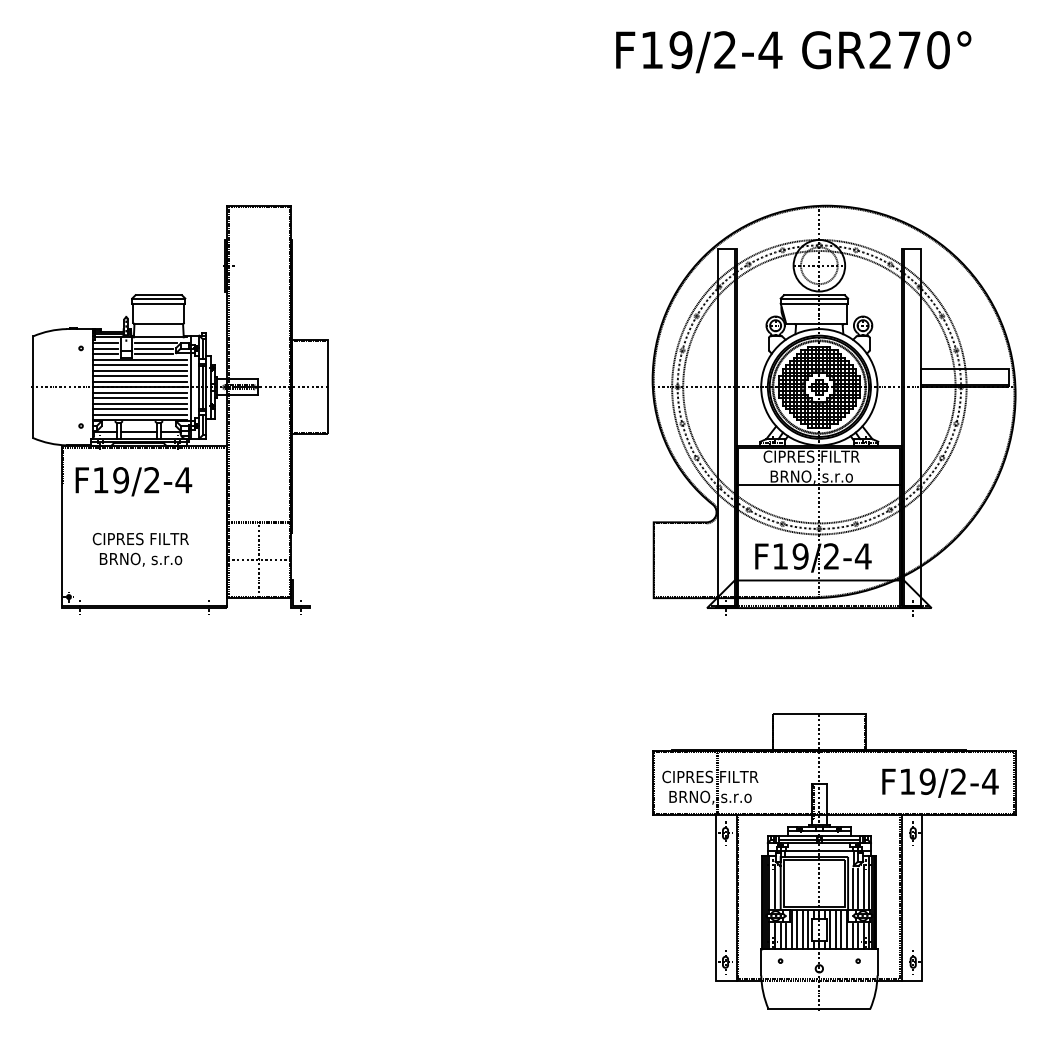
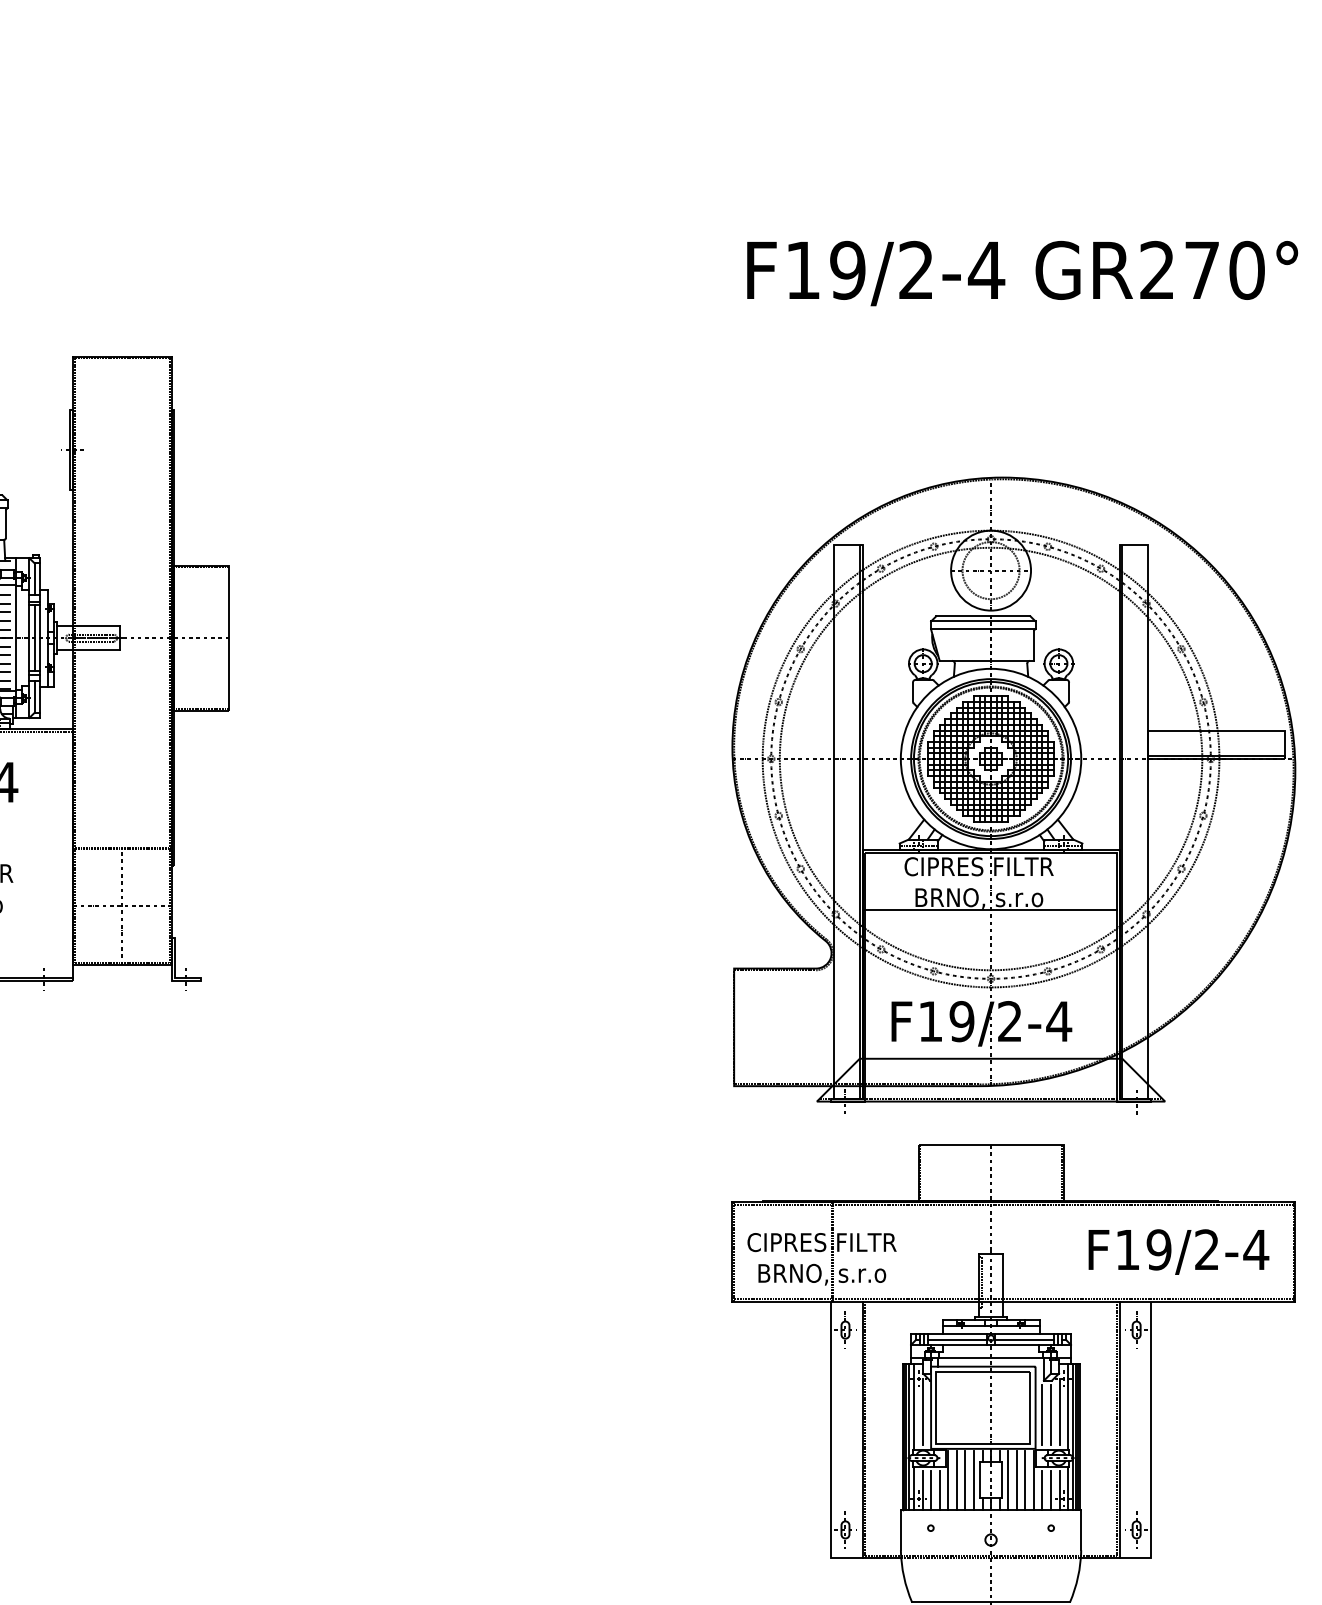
text: (793, 52) -> (1022, 274), moved
part: (833, 410) -> (1012, 795), moved

